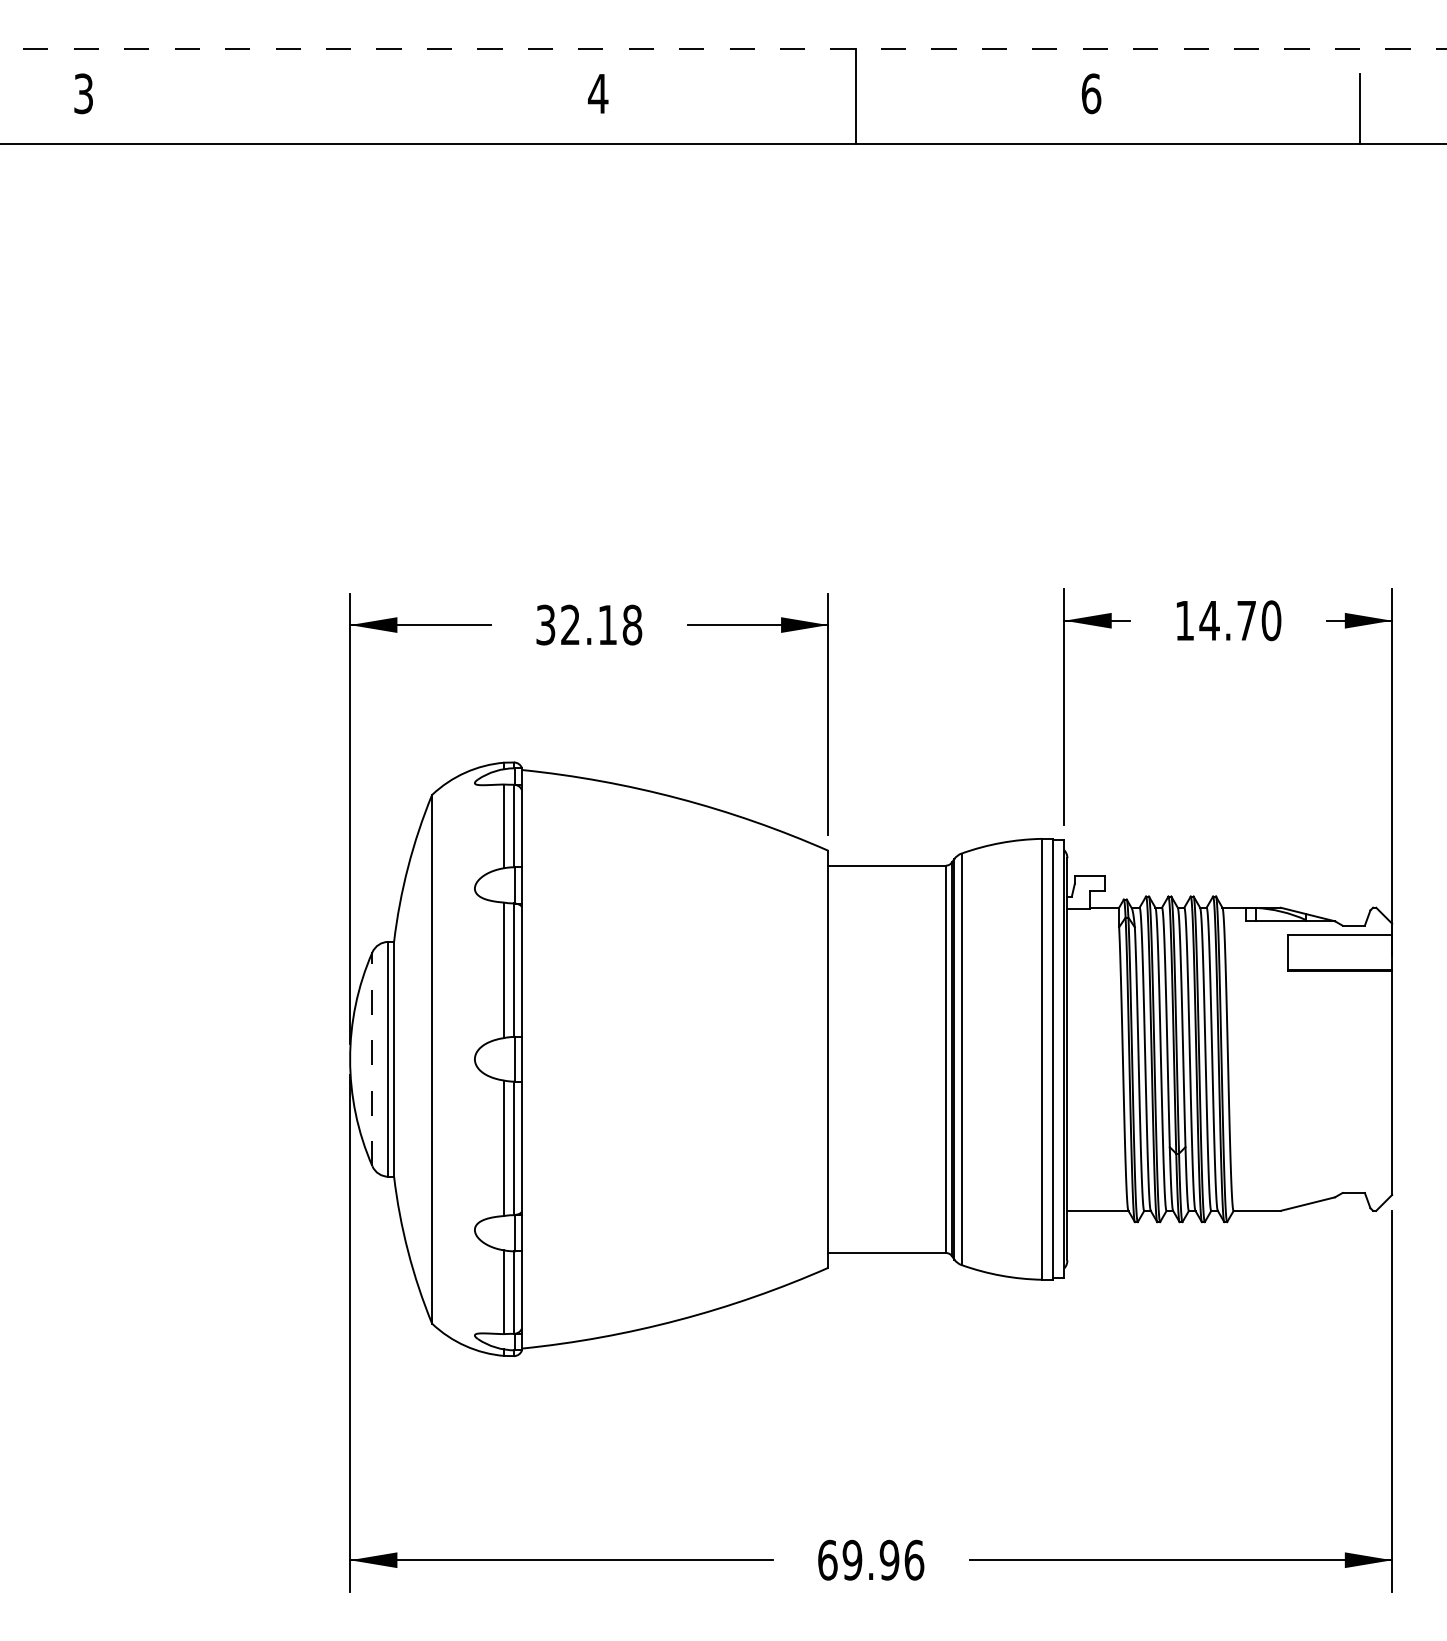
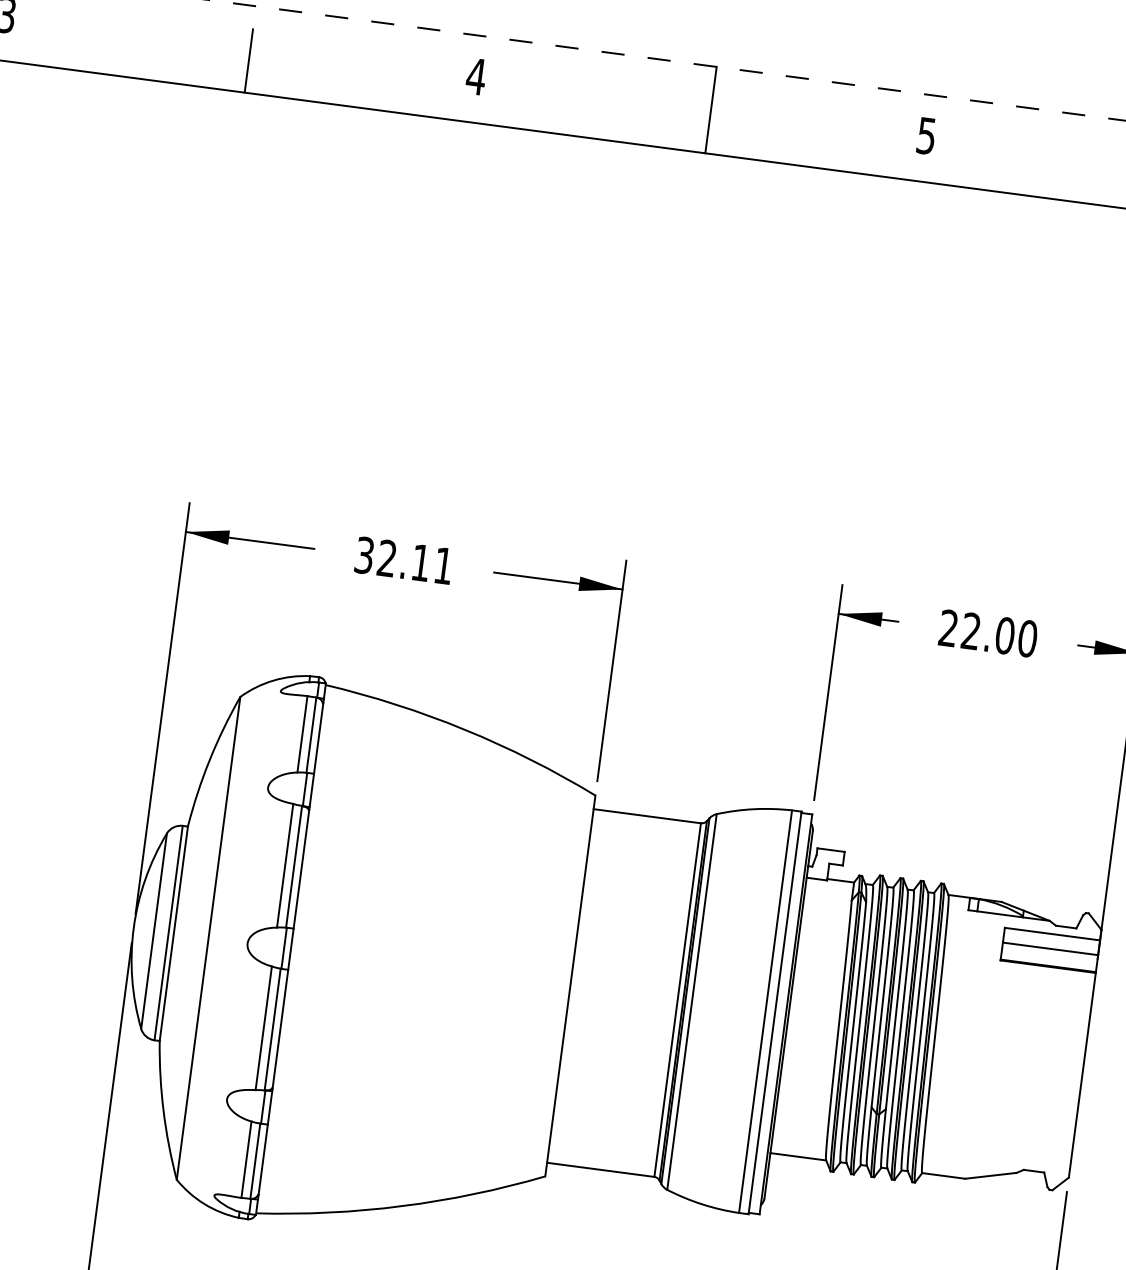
text: (1091, 93) -> (926, 135), 6 -> 5
line: (351, 108) -> (249, 60), added
text: (1215, 620) -> (976, 631), 14.70 -> 22.00
text: (632, 624) -> (443, 565), 32.18 -> 32.11
line: (1339, 951) -> (1050, 948), added
line: (372, 1059) -> (154, 931), dashed -> solid

